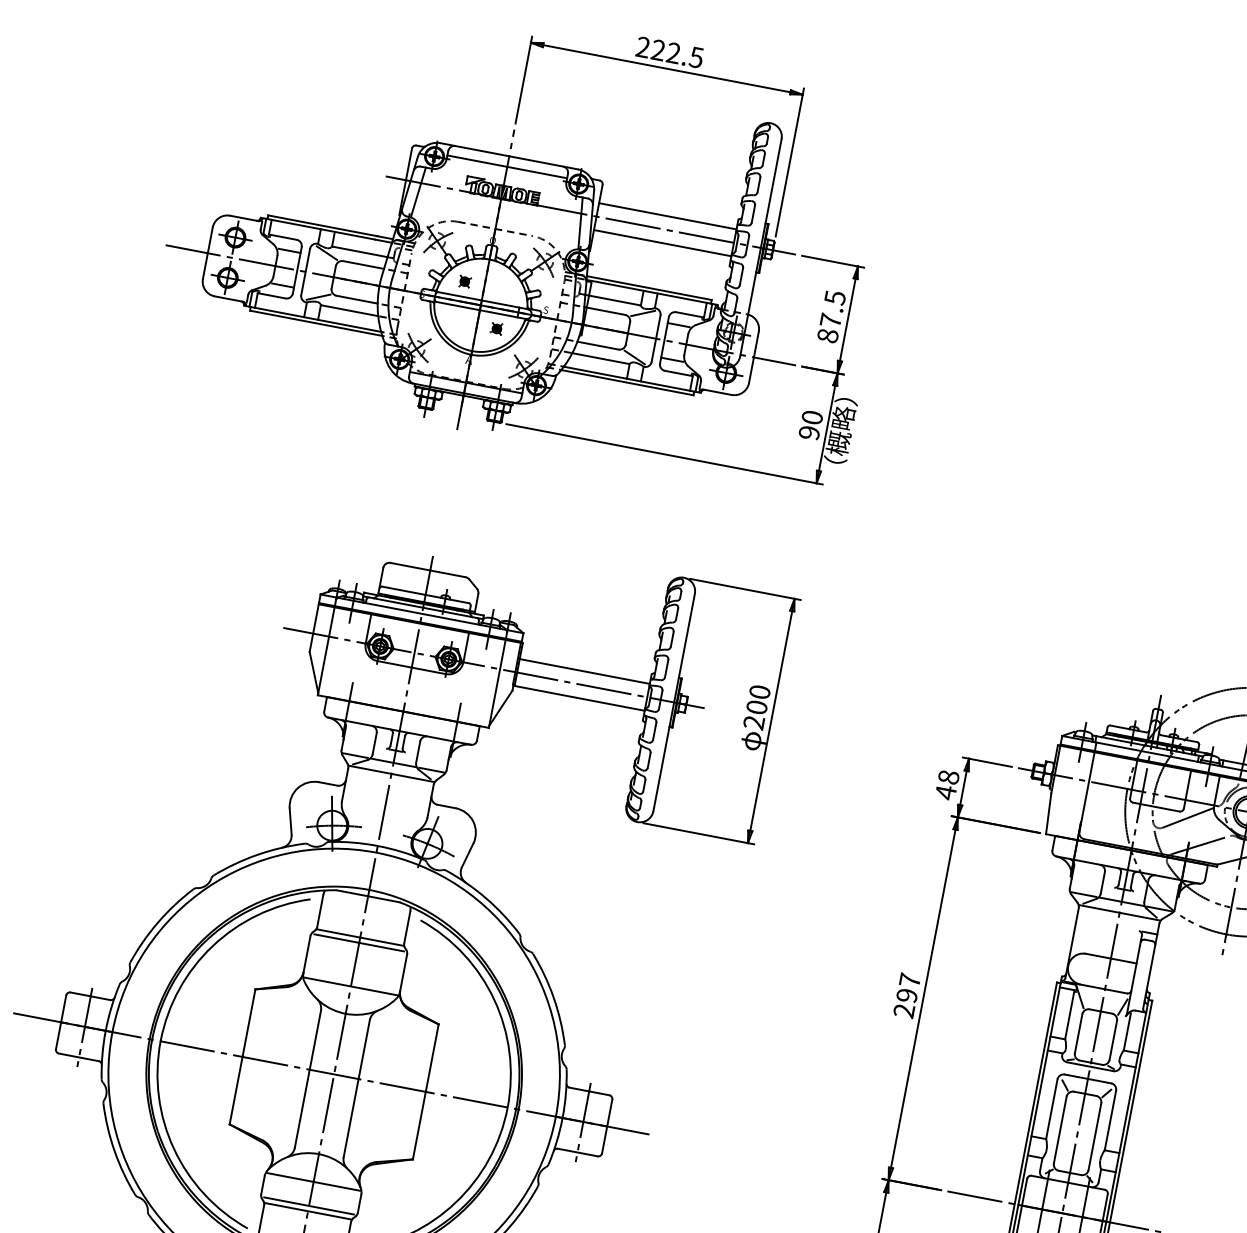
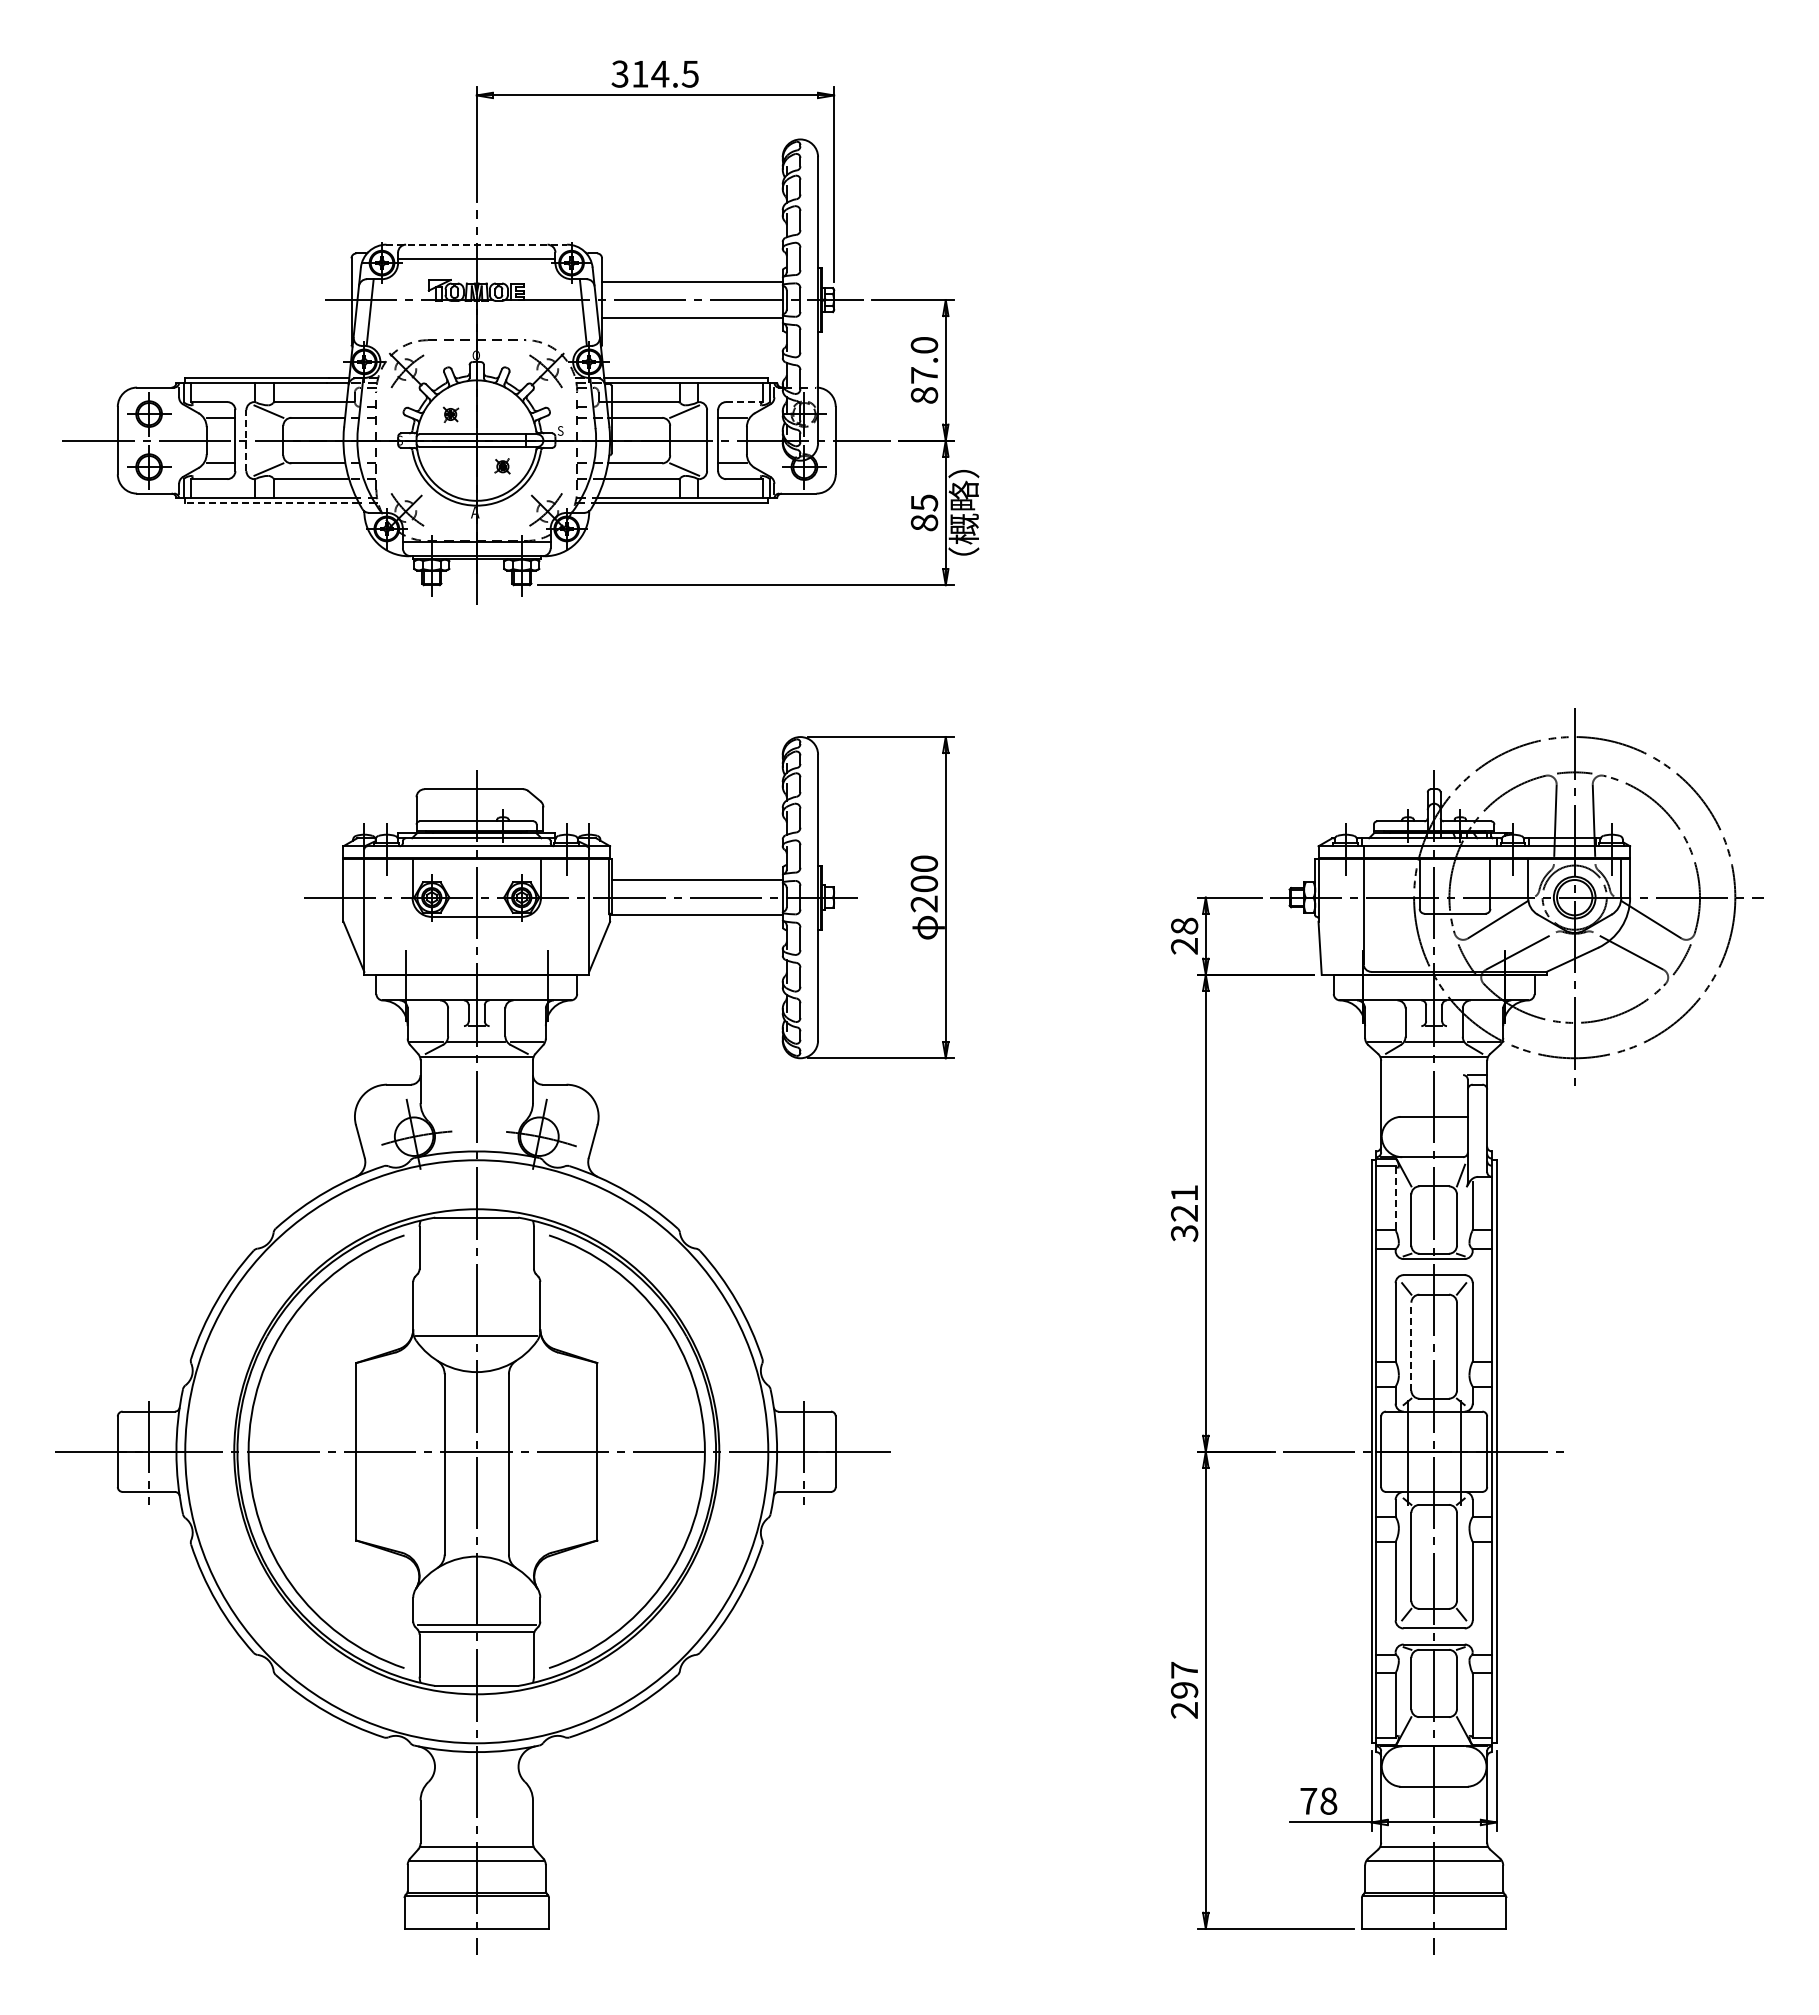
text: (658, 49) -> (640, 73), 222.5 -> 314.5
line: (509, 156) -> (477, 244), solid -> dashed
line: (305, 271) -> (246, 440), solid -> dashed
text: (835, 297) -> (924, 345), 87.5 -> 87.0
line: (690, 315) -> (744, 402), solid -> dashed
line: (316, 323) -> (272, 503), solid -> dashed
text: (810, 424) -> (924, 512), 90 -> 85
text: (945, 792) -> (1184, 946), 48 -> 28
line: (360, 937) -> (476, 1271), removed
line: (359, 942) -> (476, 1278), removed
text: (907, 995) -> (1184, 1213), 297 -> 321
line: (1069, 1014) -> (1395, 1197), solid -> dashed
line: (1060, 1129) -> (1411, 1346), solid -> dashed
line: (313, 1182) -> (476, 1593), removed

